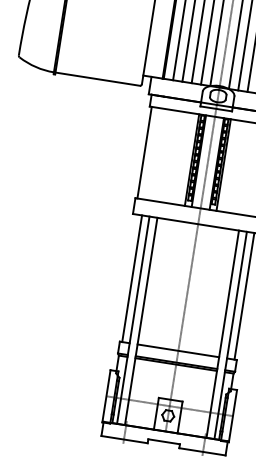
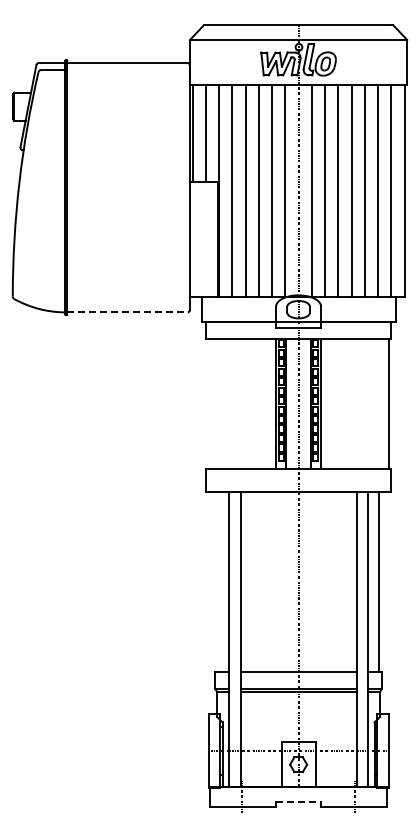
line: (98, 79) -> (128, 312), solid -> dashed
line: (144, 152) -> (208, 404), removed
line: (132, 278) -> (218, 581), removed
line: (164, 441) -> (298, 801), solid -> dashed

